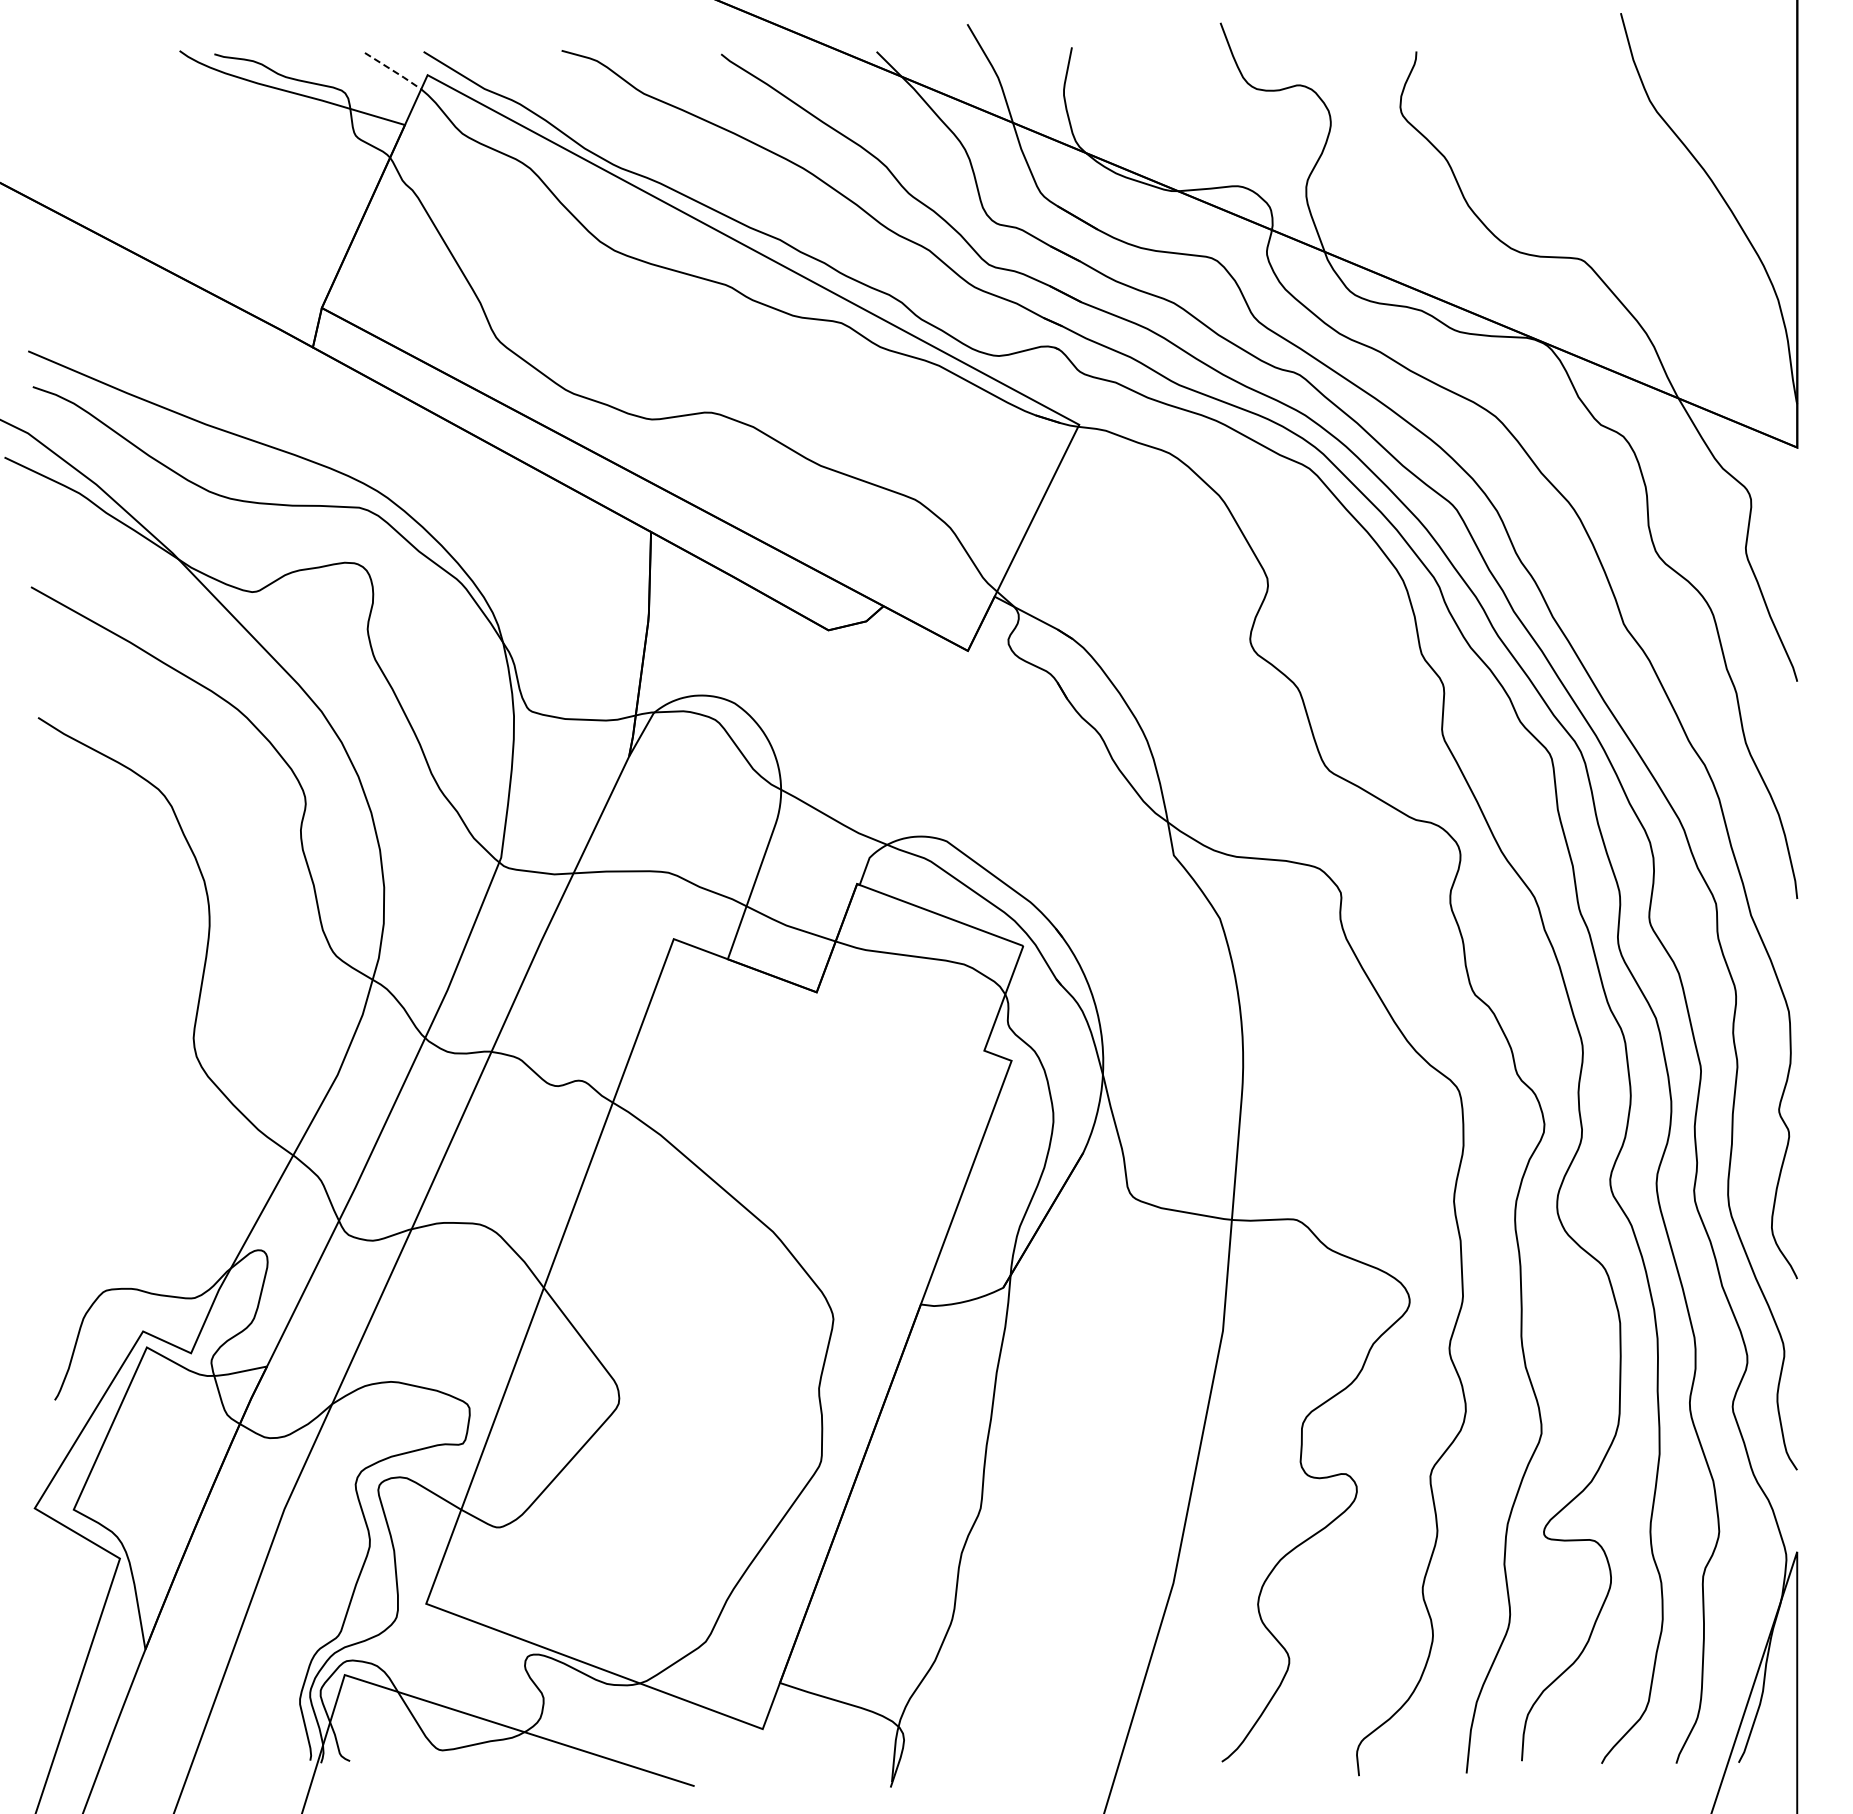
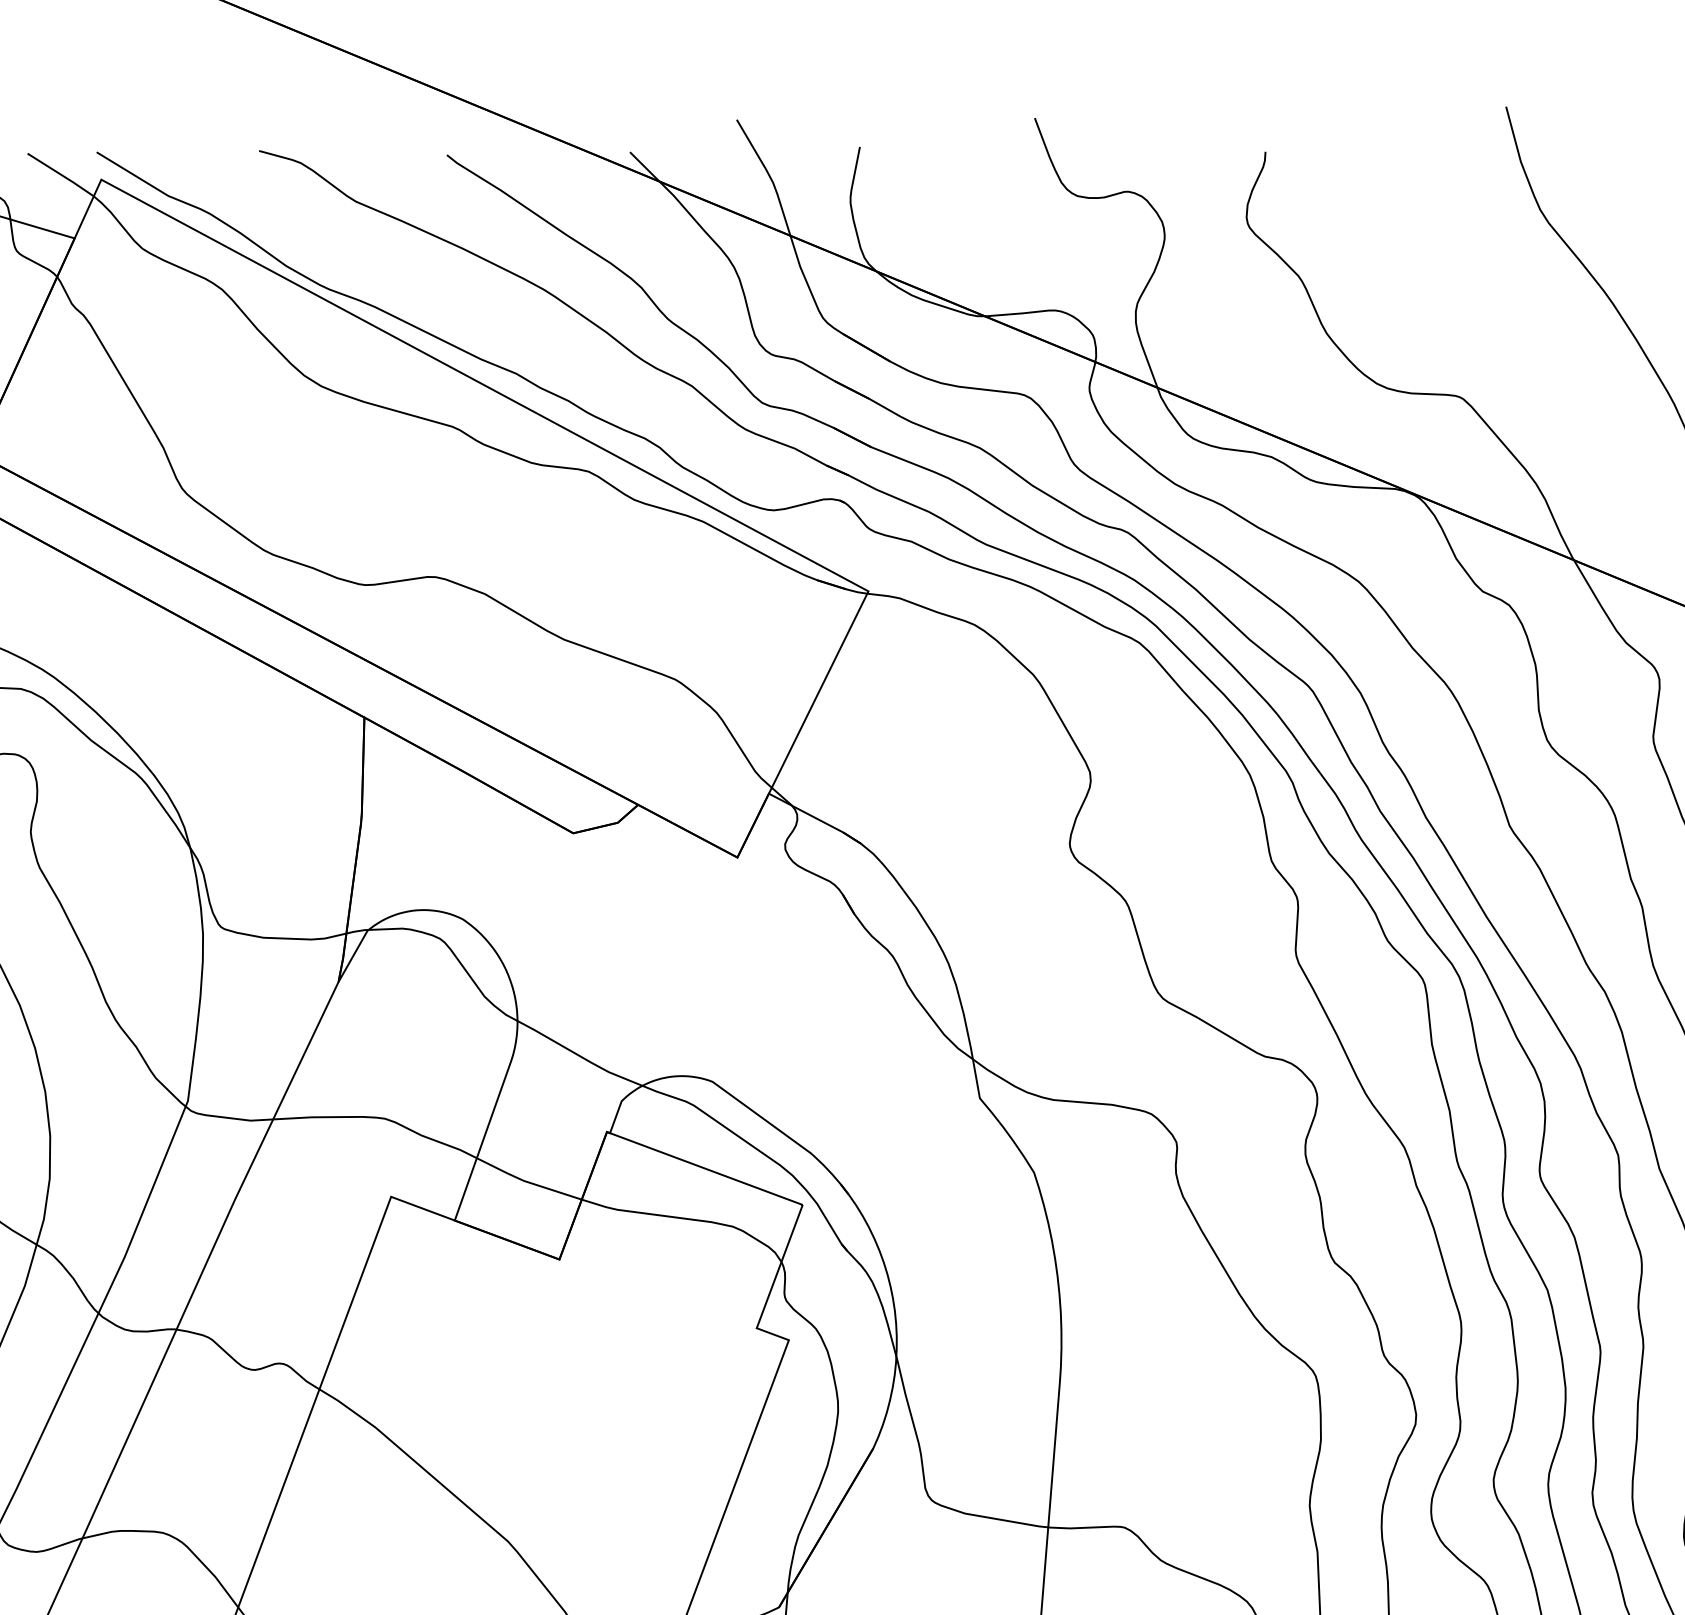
line: (393, 71) -> (61, 175), dashed -> solid

